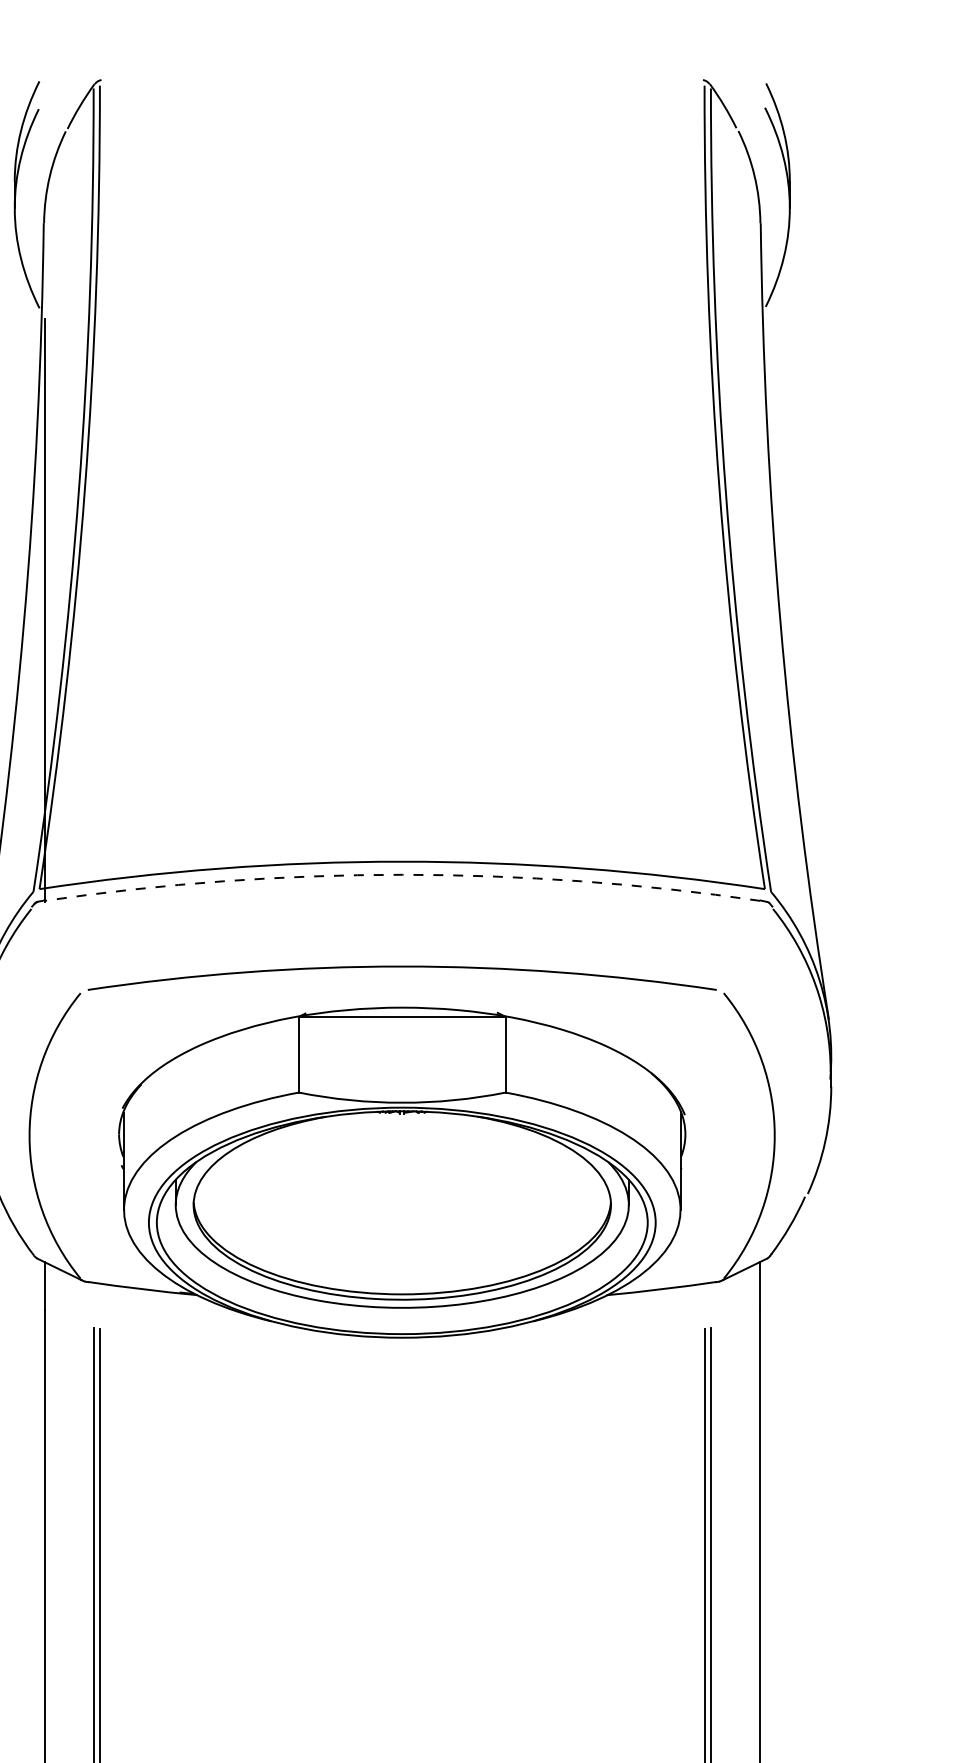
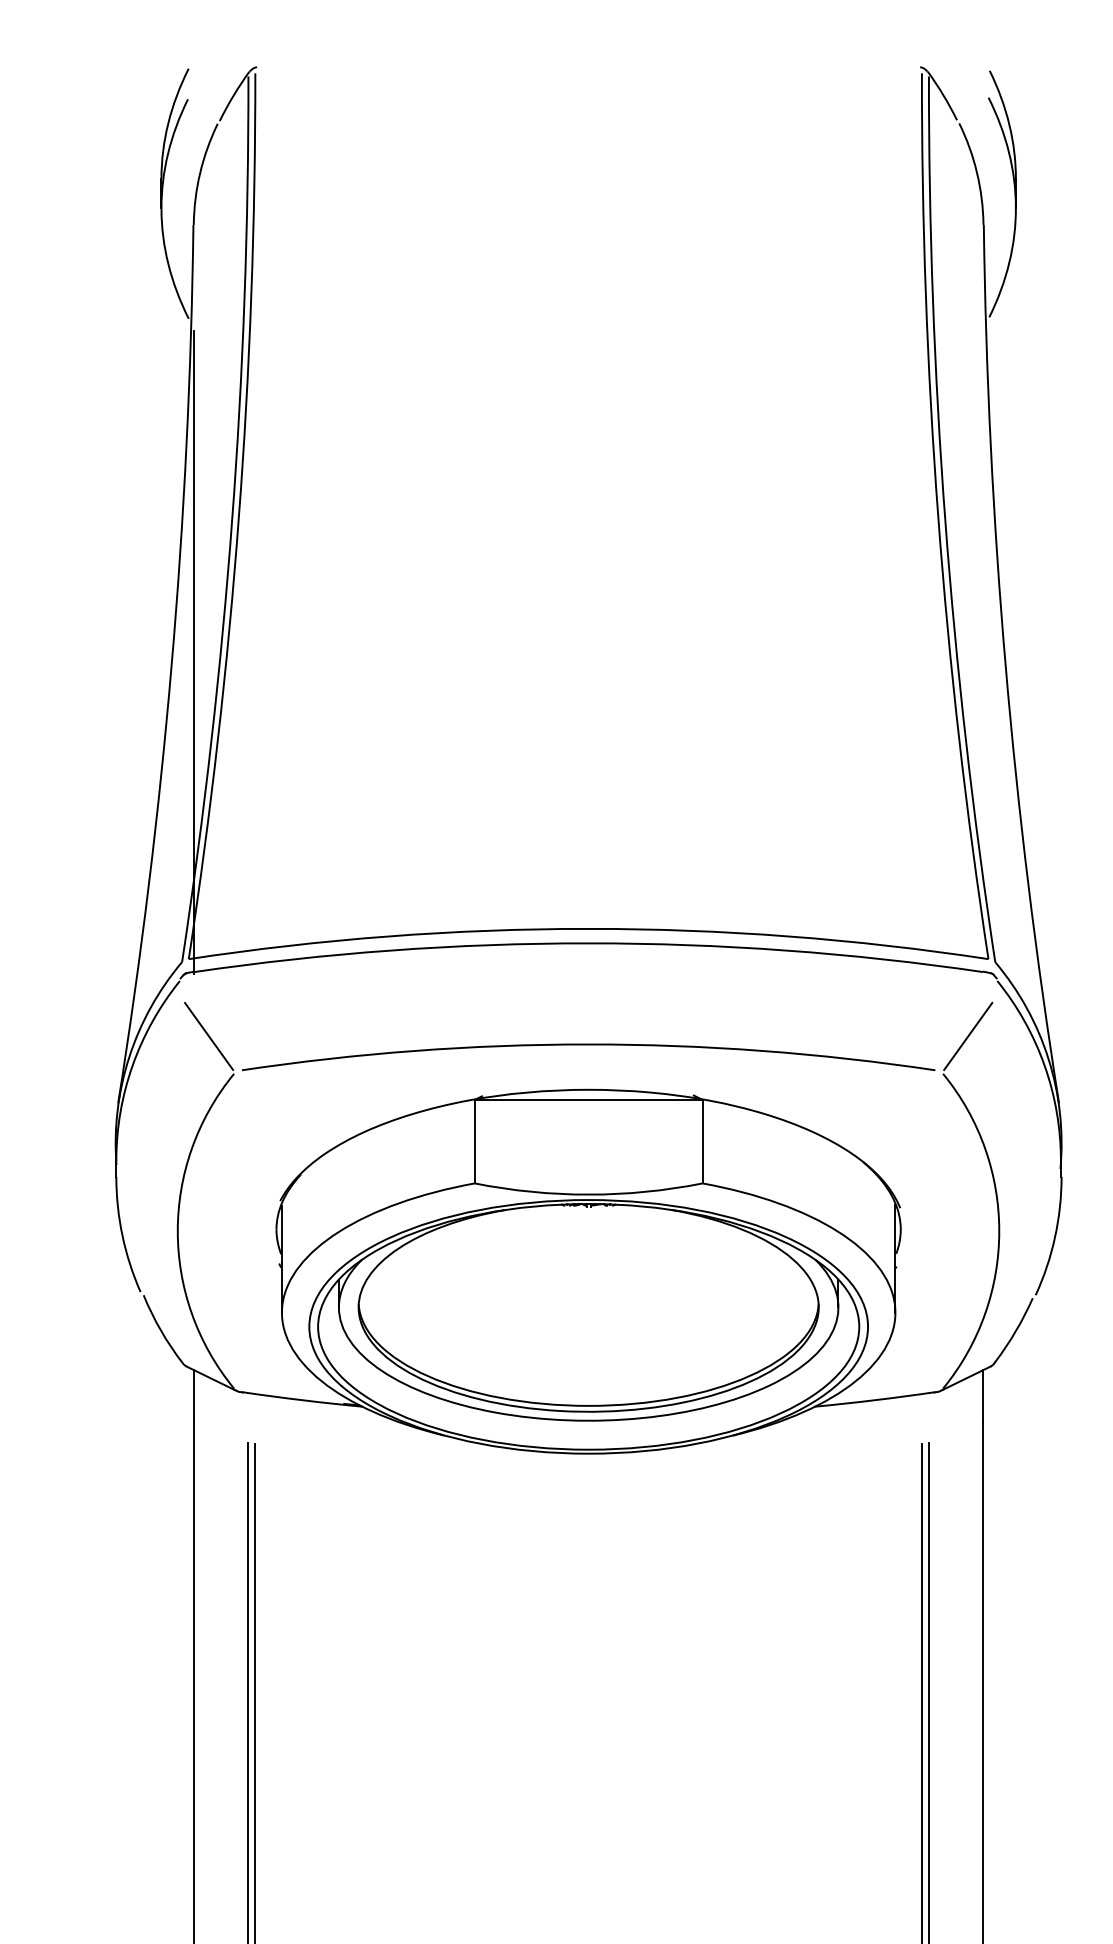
arc: (402, 874) -> (588, 943), dashed -> solid
line: (58, 958) -> (209, 1035), added
line: (746, 958) -> (968, 1035), added

